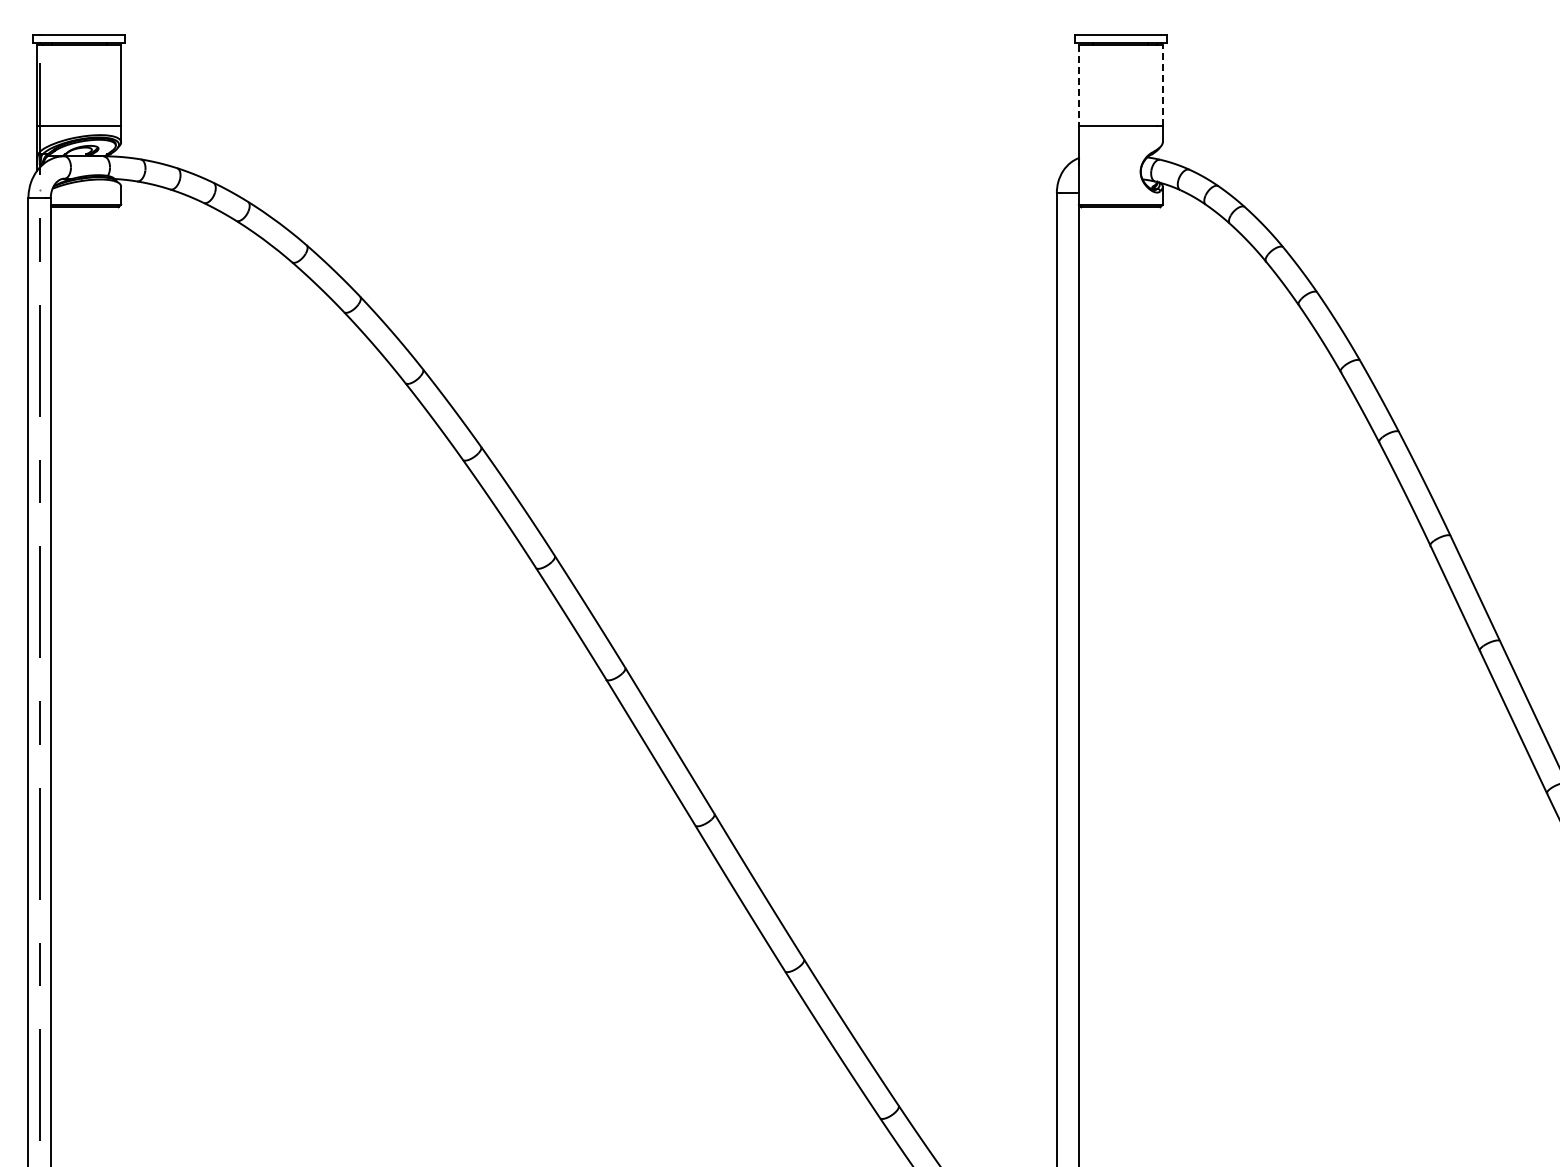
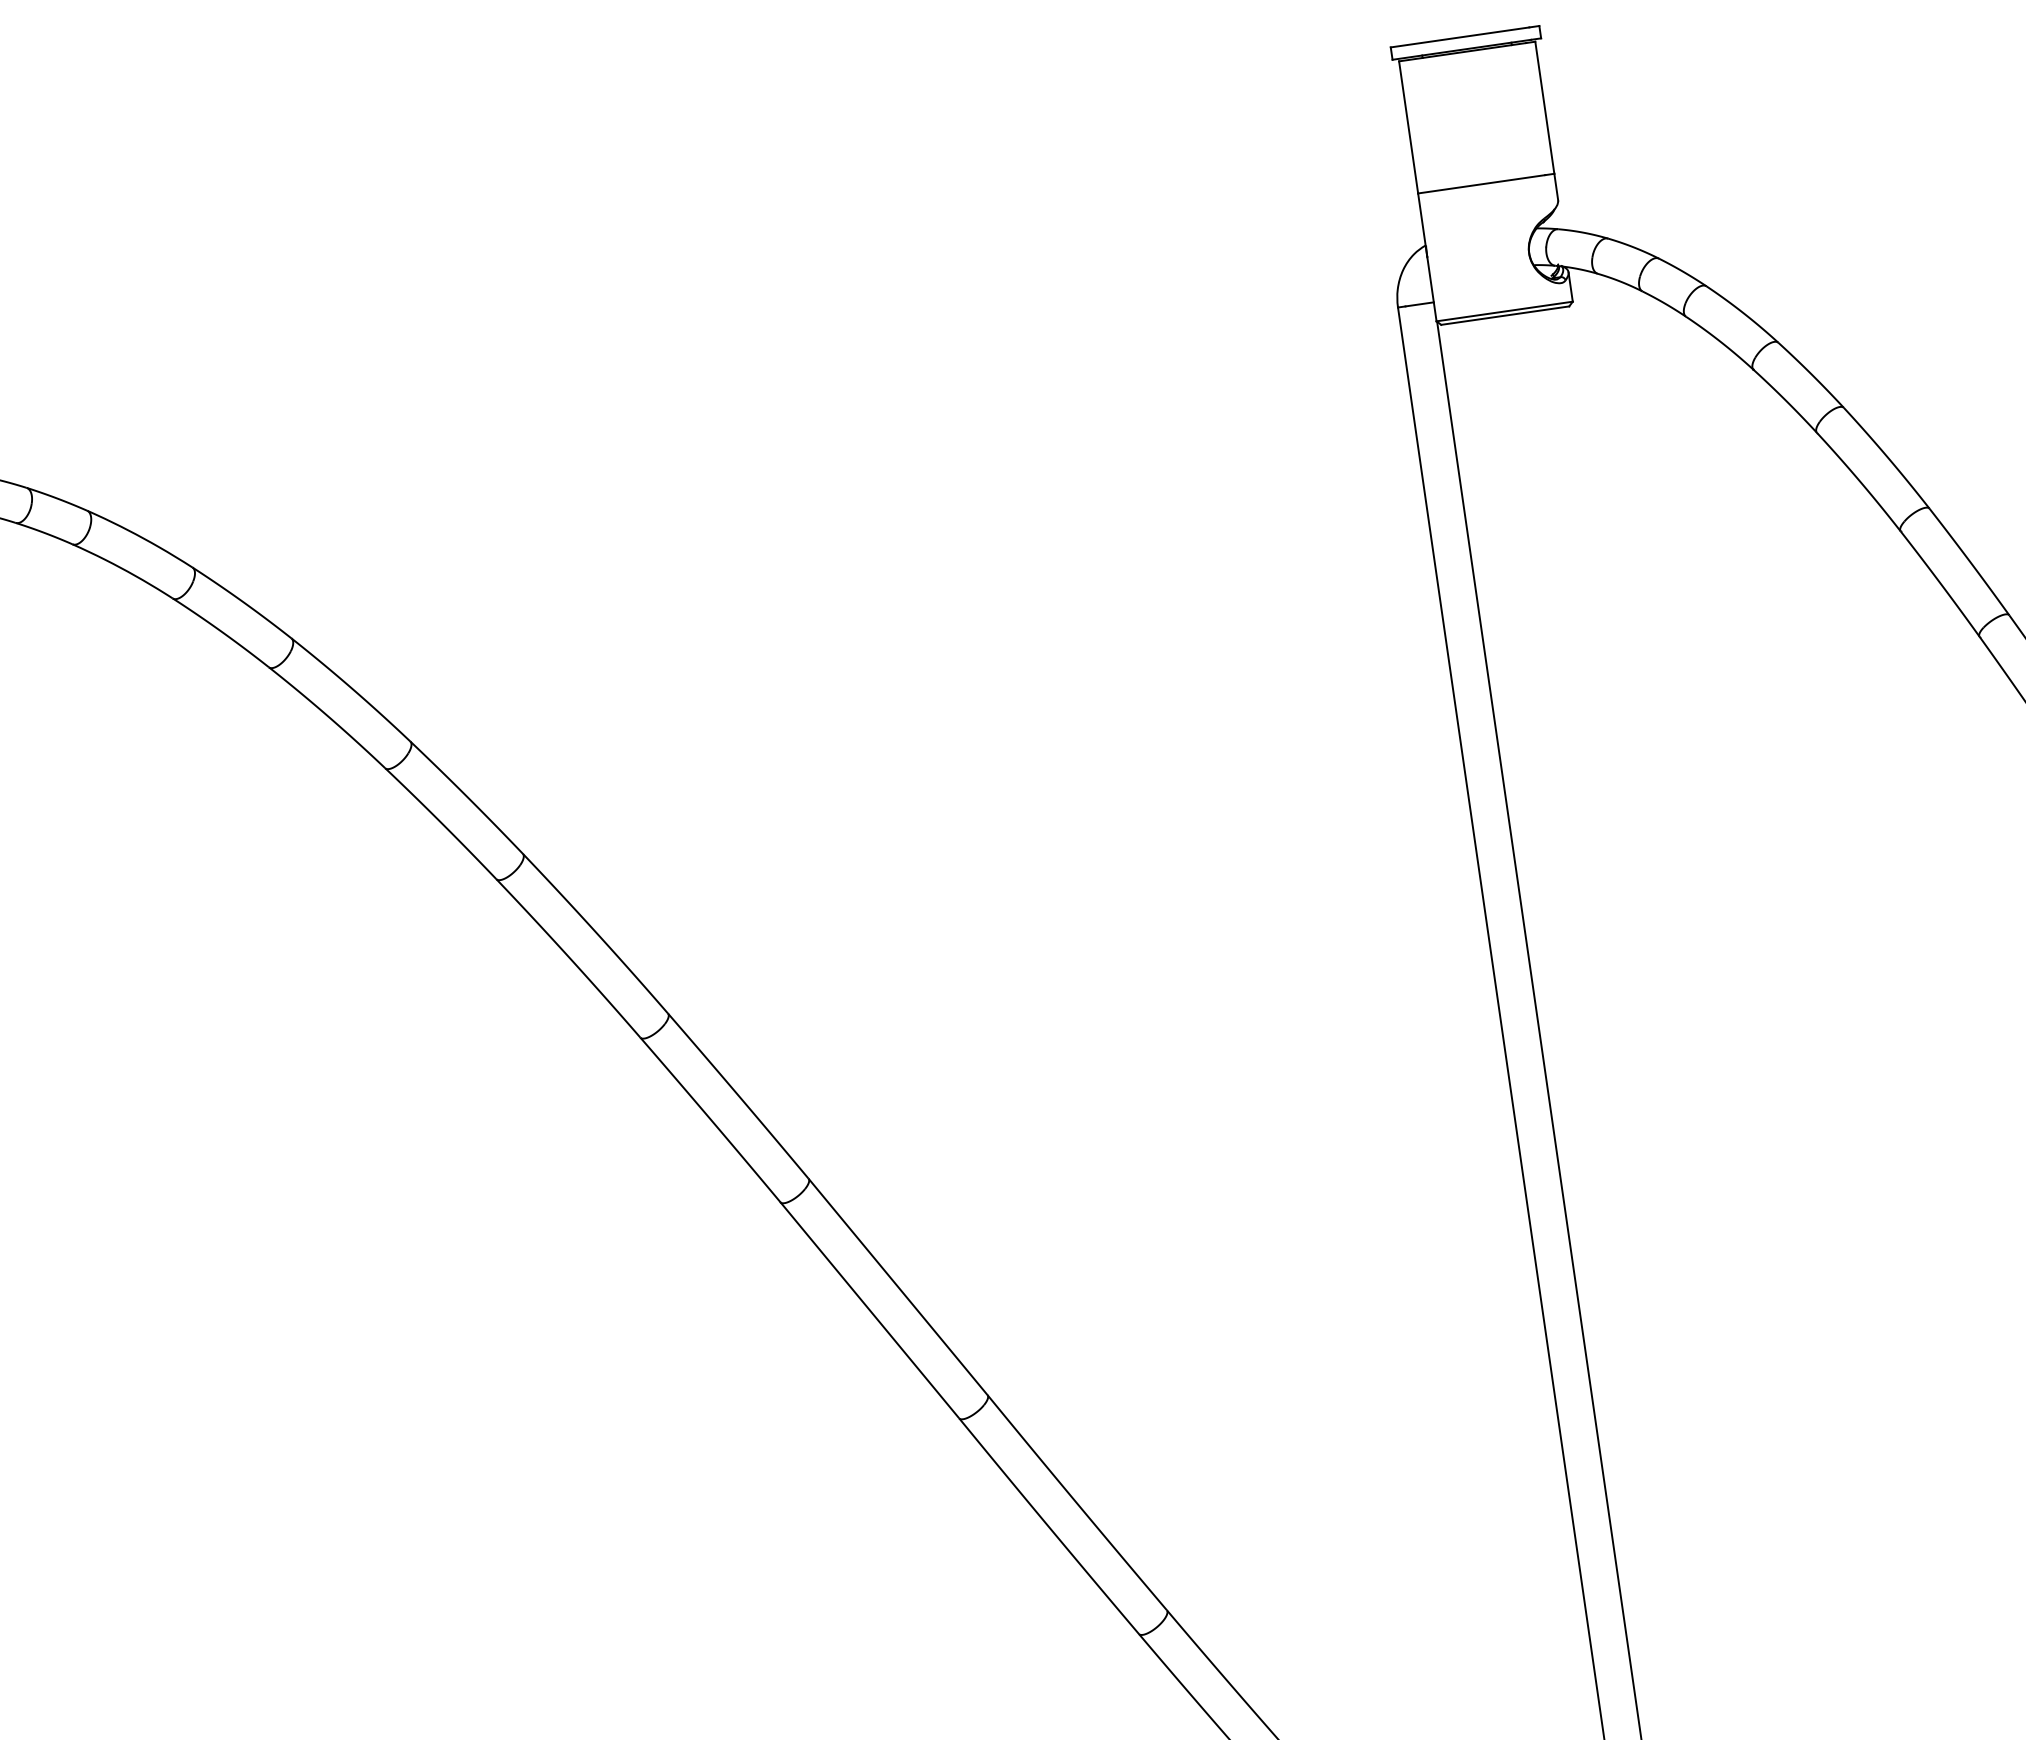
line: (1078, 85) -> (1408, 127), dashed -> solid
line: (1162, 85) -> (1544, 108), dashed -> solid

